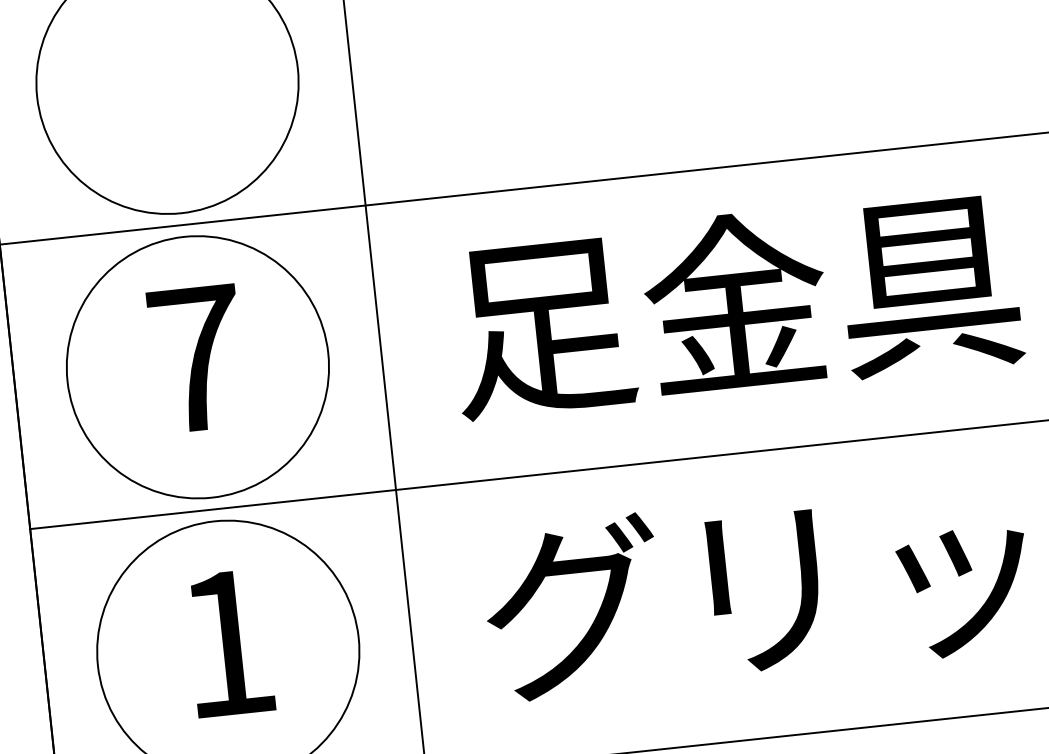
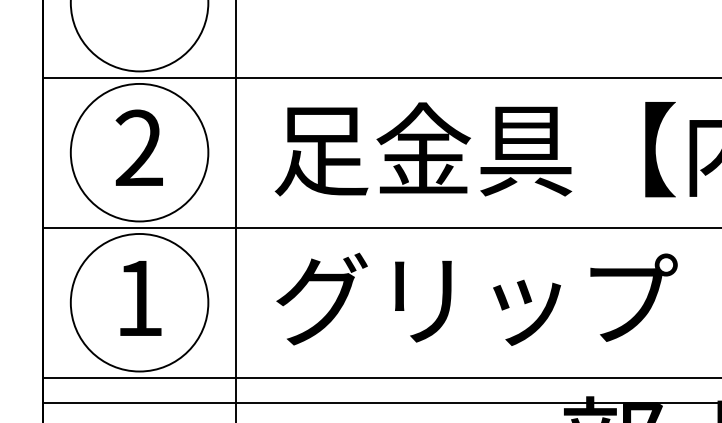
text: (196, 357) -> (139, 147), 7 -> 2

